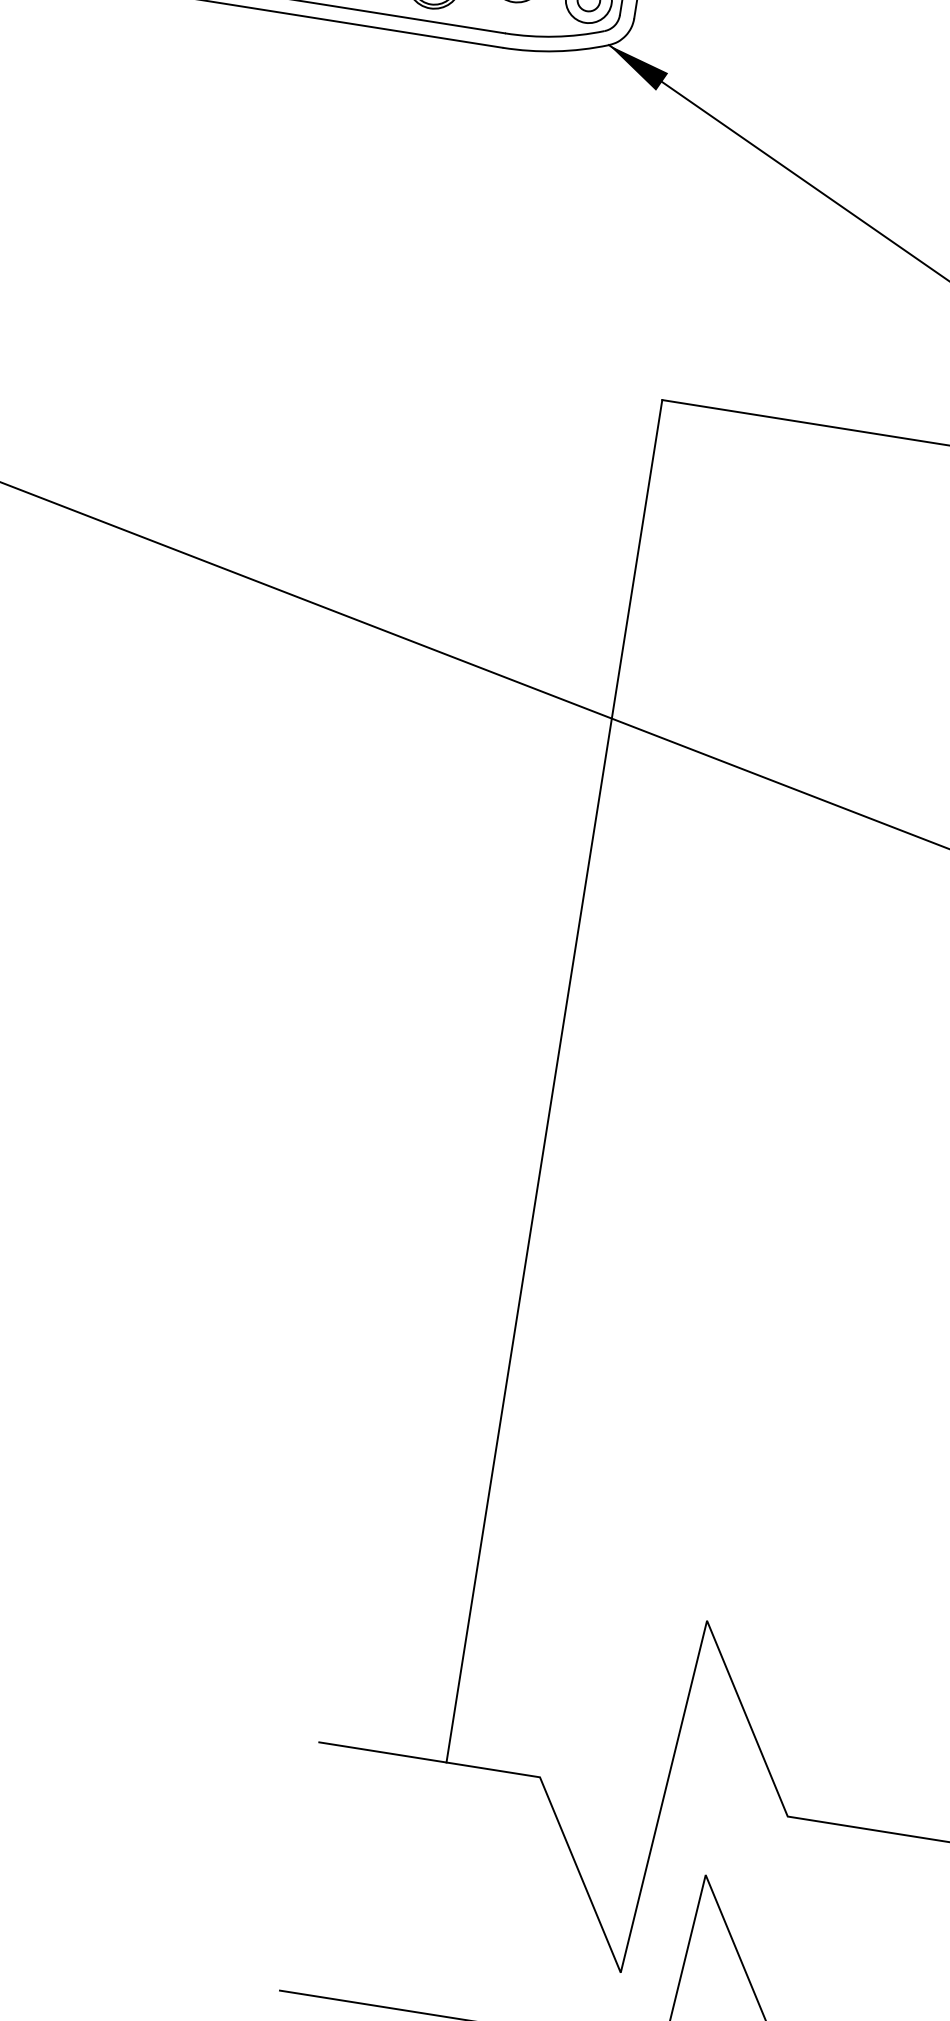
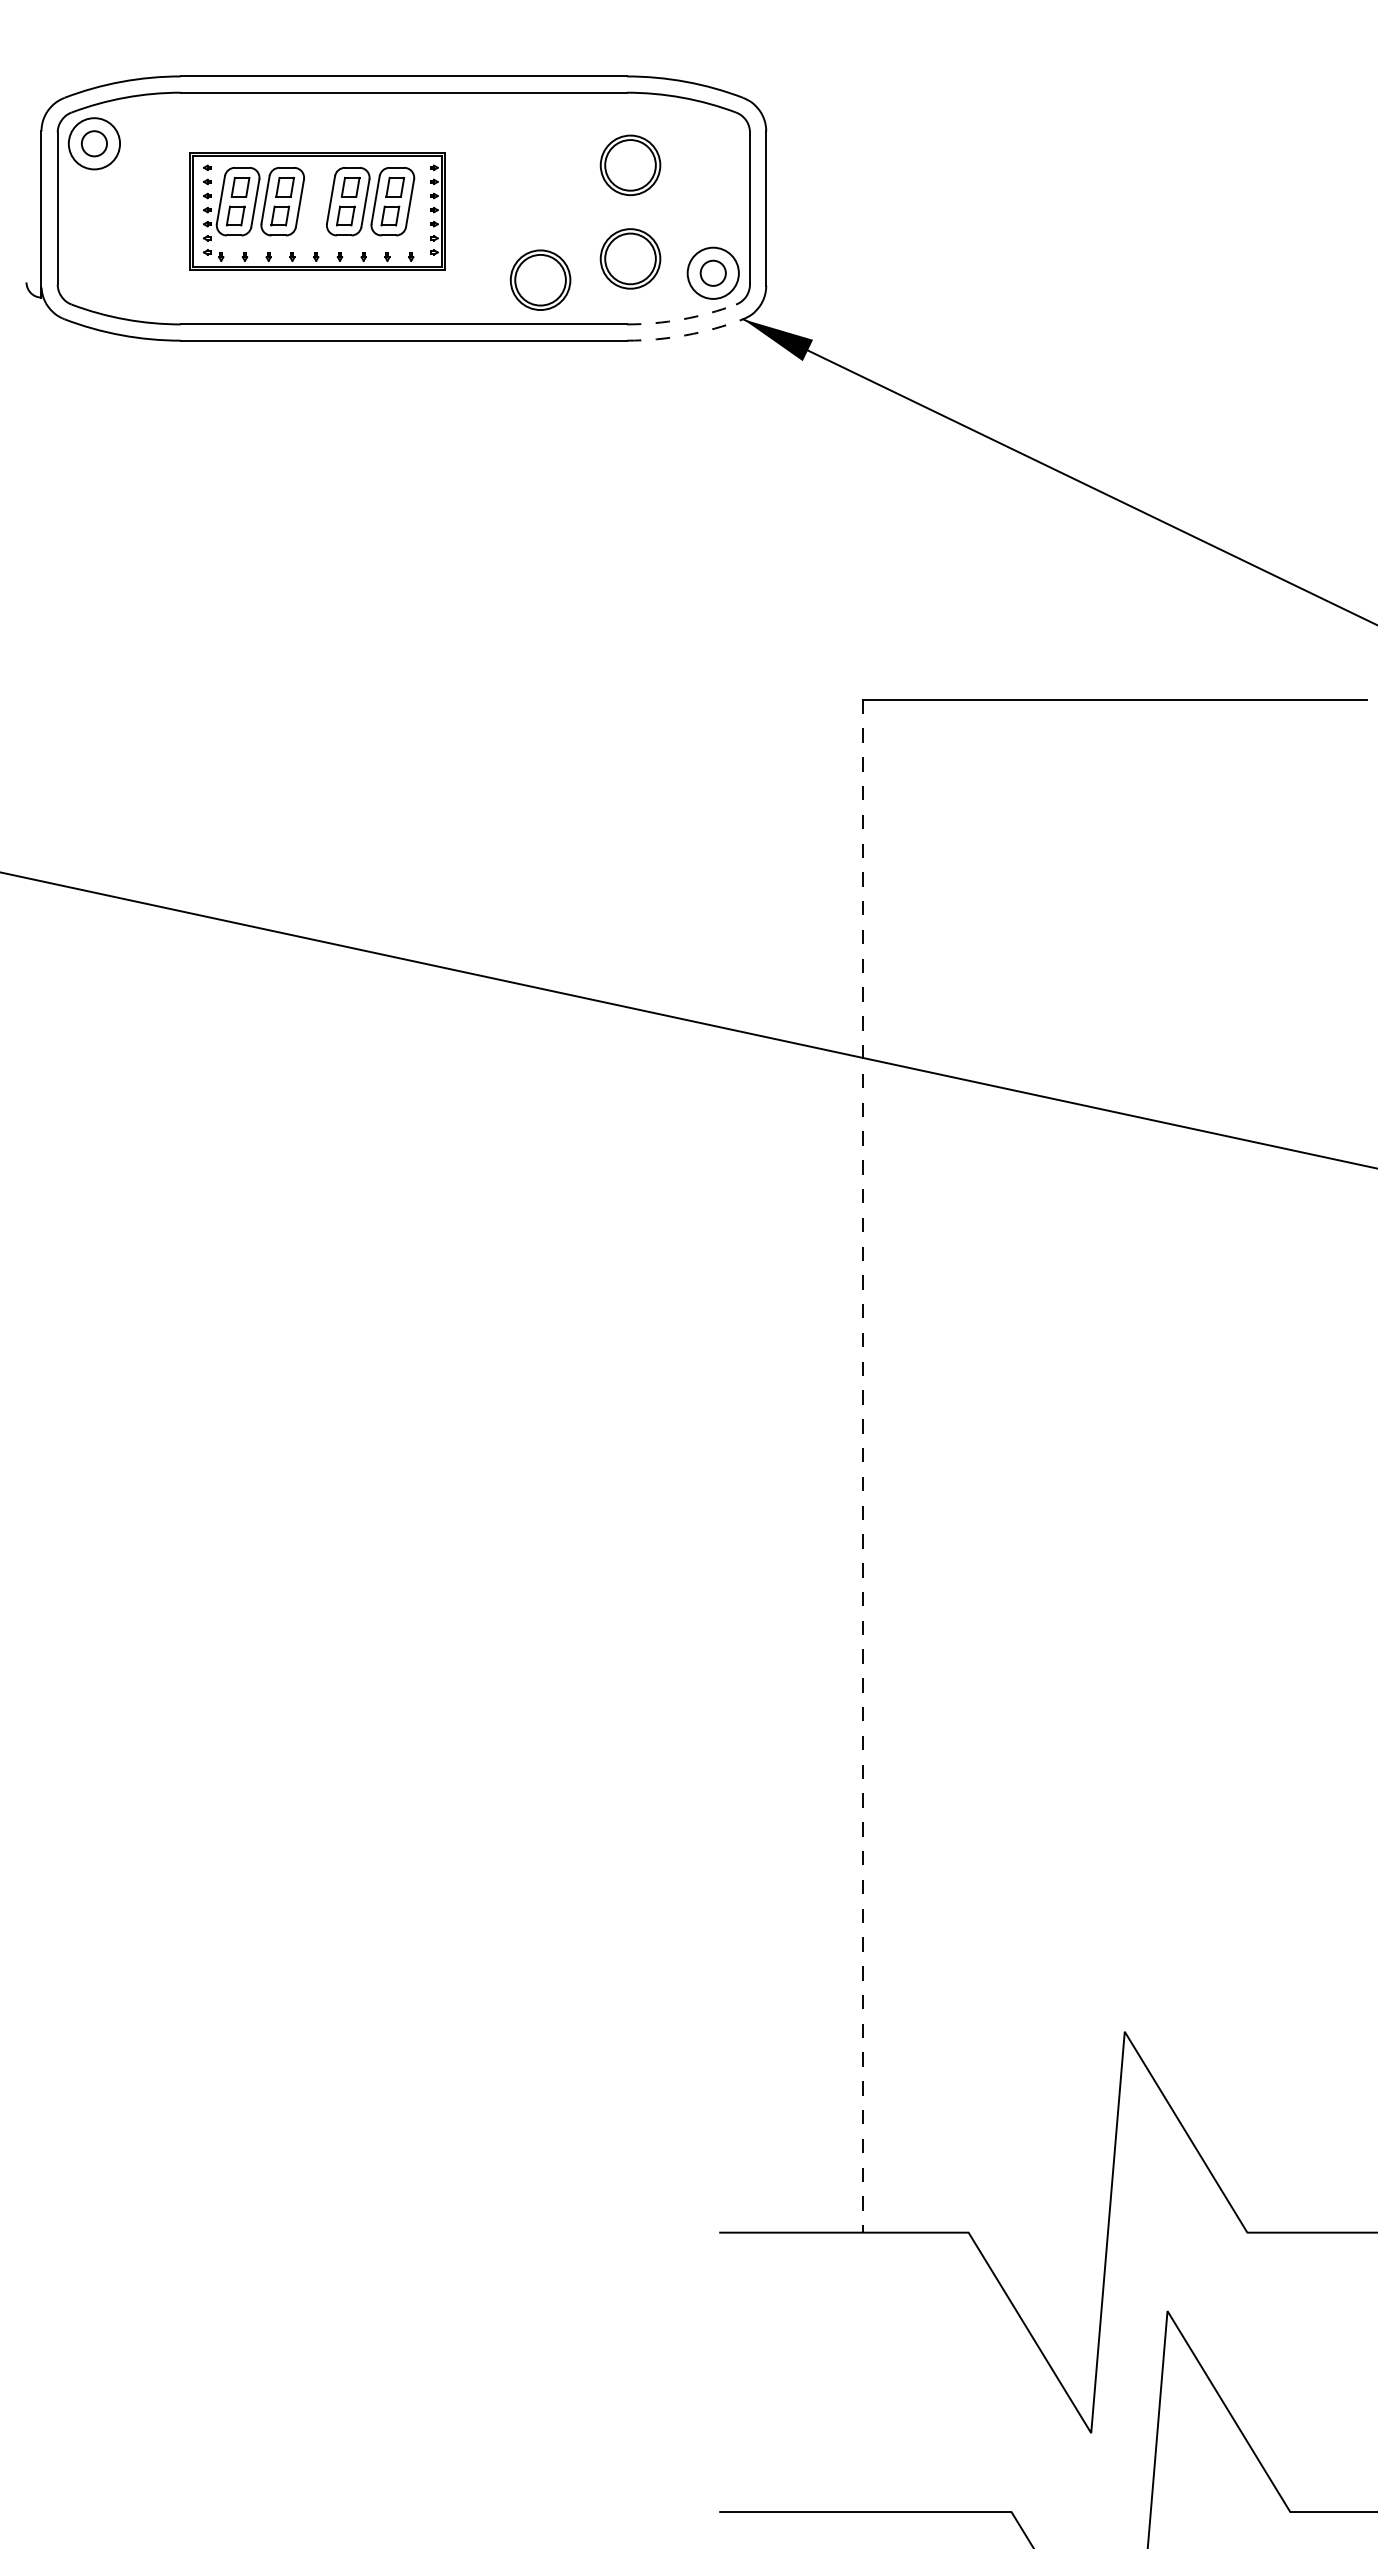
arc: (555, 36) -> (682, 319), solid -> dashed
arc: (556, 51) -> (686, 335), solid -> dashed
line: (554, 1081) -> (863, 1466), solid -> dashed

